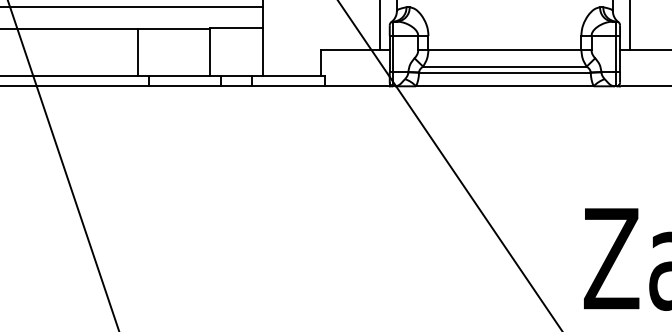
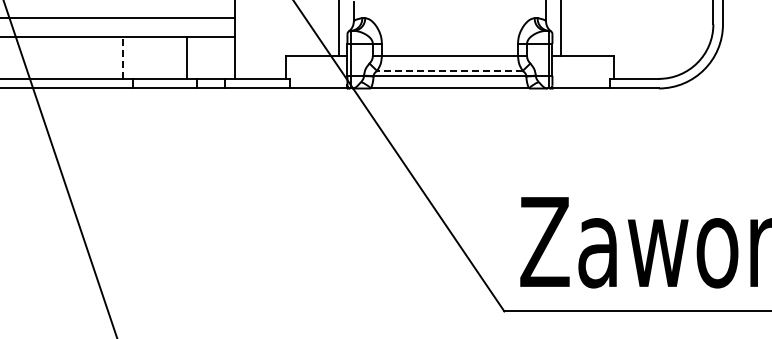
line: (138, 52) -> (123, 58), solid -> dashed
line: (504, 66) -> (449, 70), solid -> dashed

